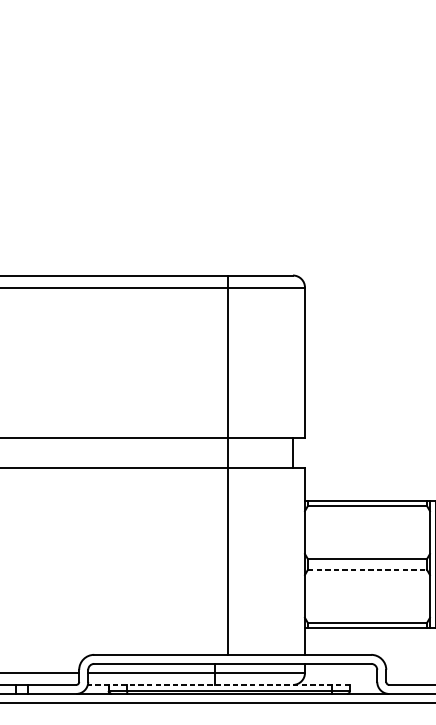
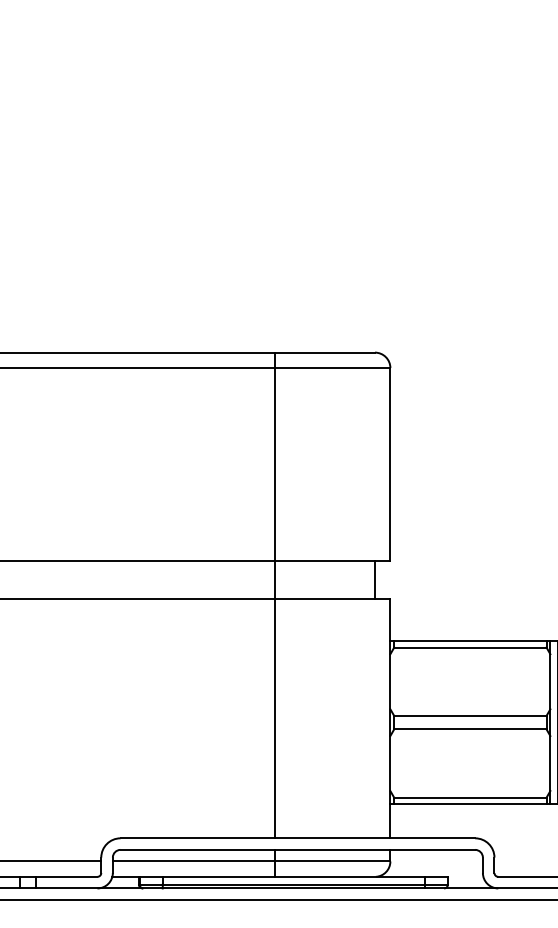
line: (227, 465) -> (274, 595), moved
line: (367, 569) -> (470, 729), dashed -> solid
line: (219, 684) -> (280, 876), dashed -> solid

